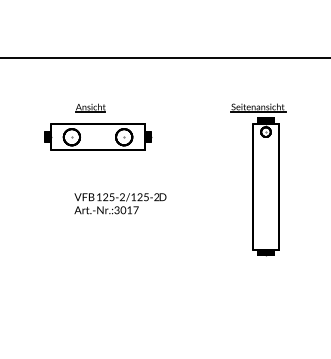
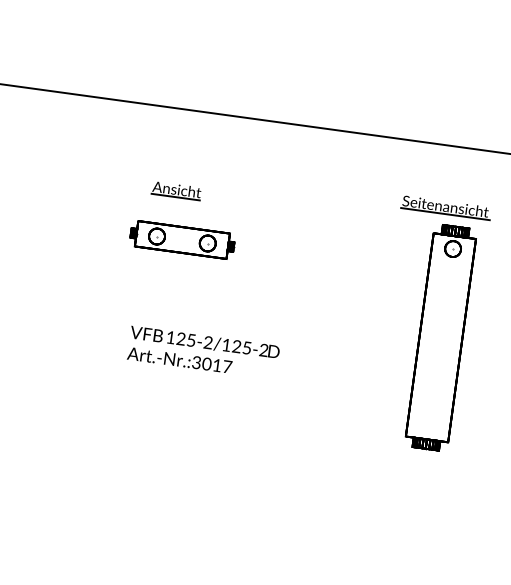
part: (98, 136) -> (182, 239), size x0.6
part: (258, 179) -> (430, 324), moved

